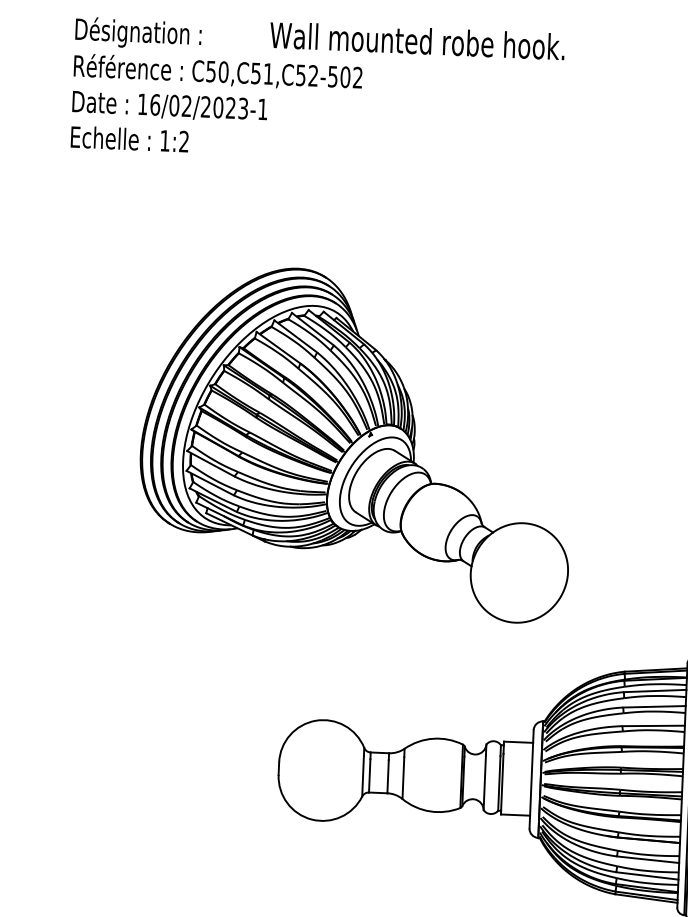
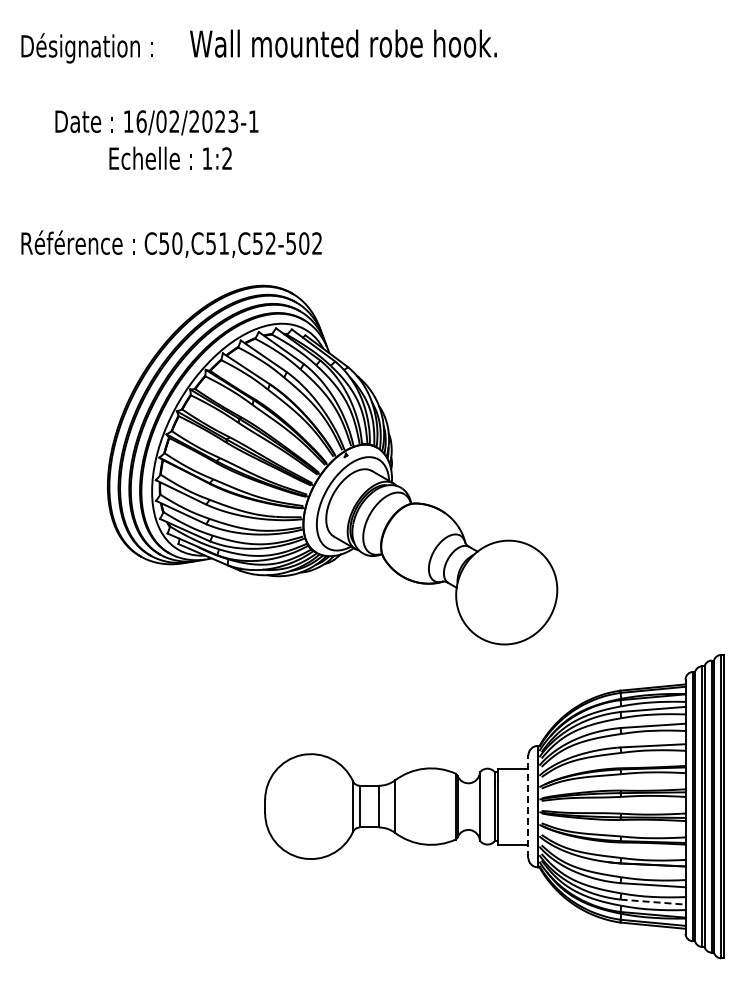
text: (417, 40) -> (343, 43), moved
text: (218, 71) -> (171, 243), moved
text: (169, 106) -> (156, 122), moved
text: (129, 138) -> (170, 157), moved
line: (531, 779) -> (528, 806), solid -> dashed
line: (647, 876) -> (653, 902), solid -> dashed

